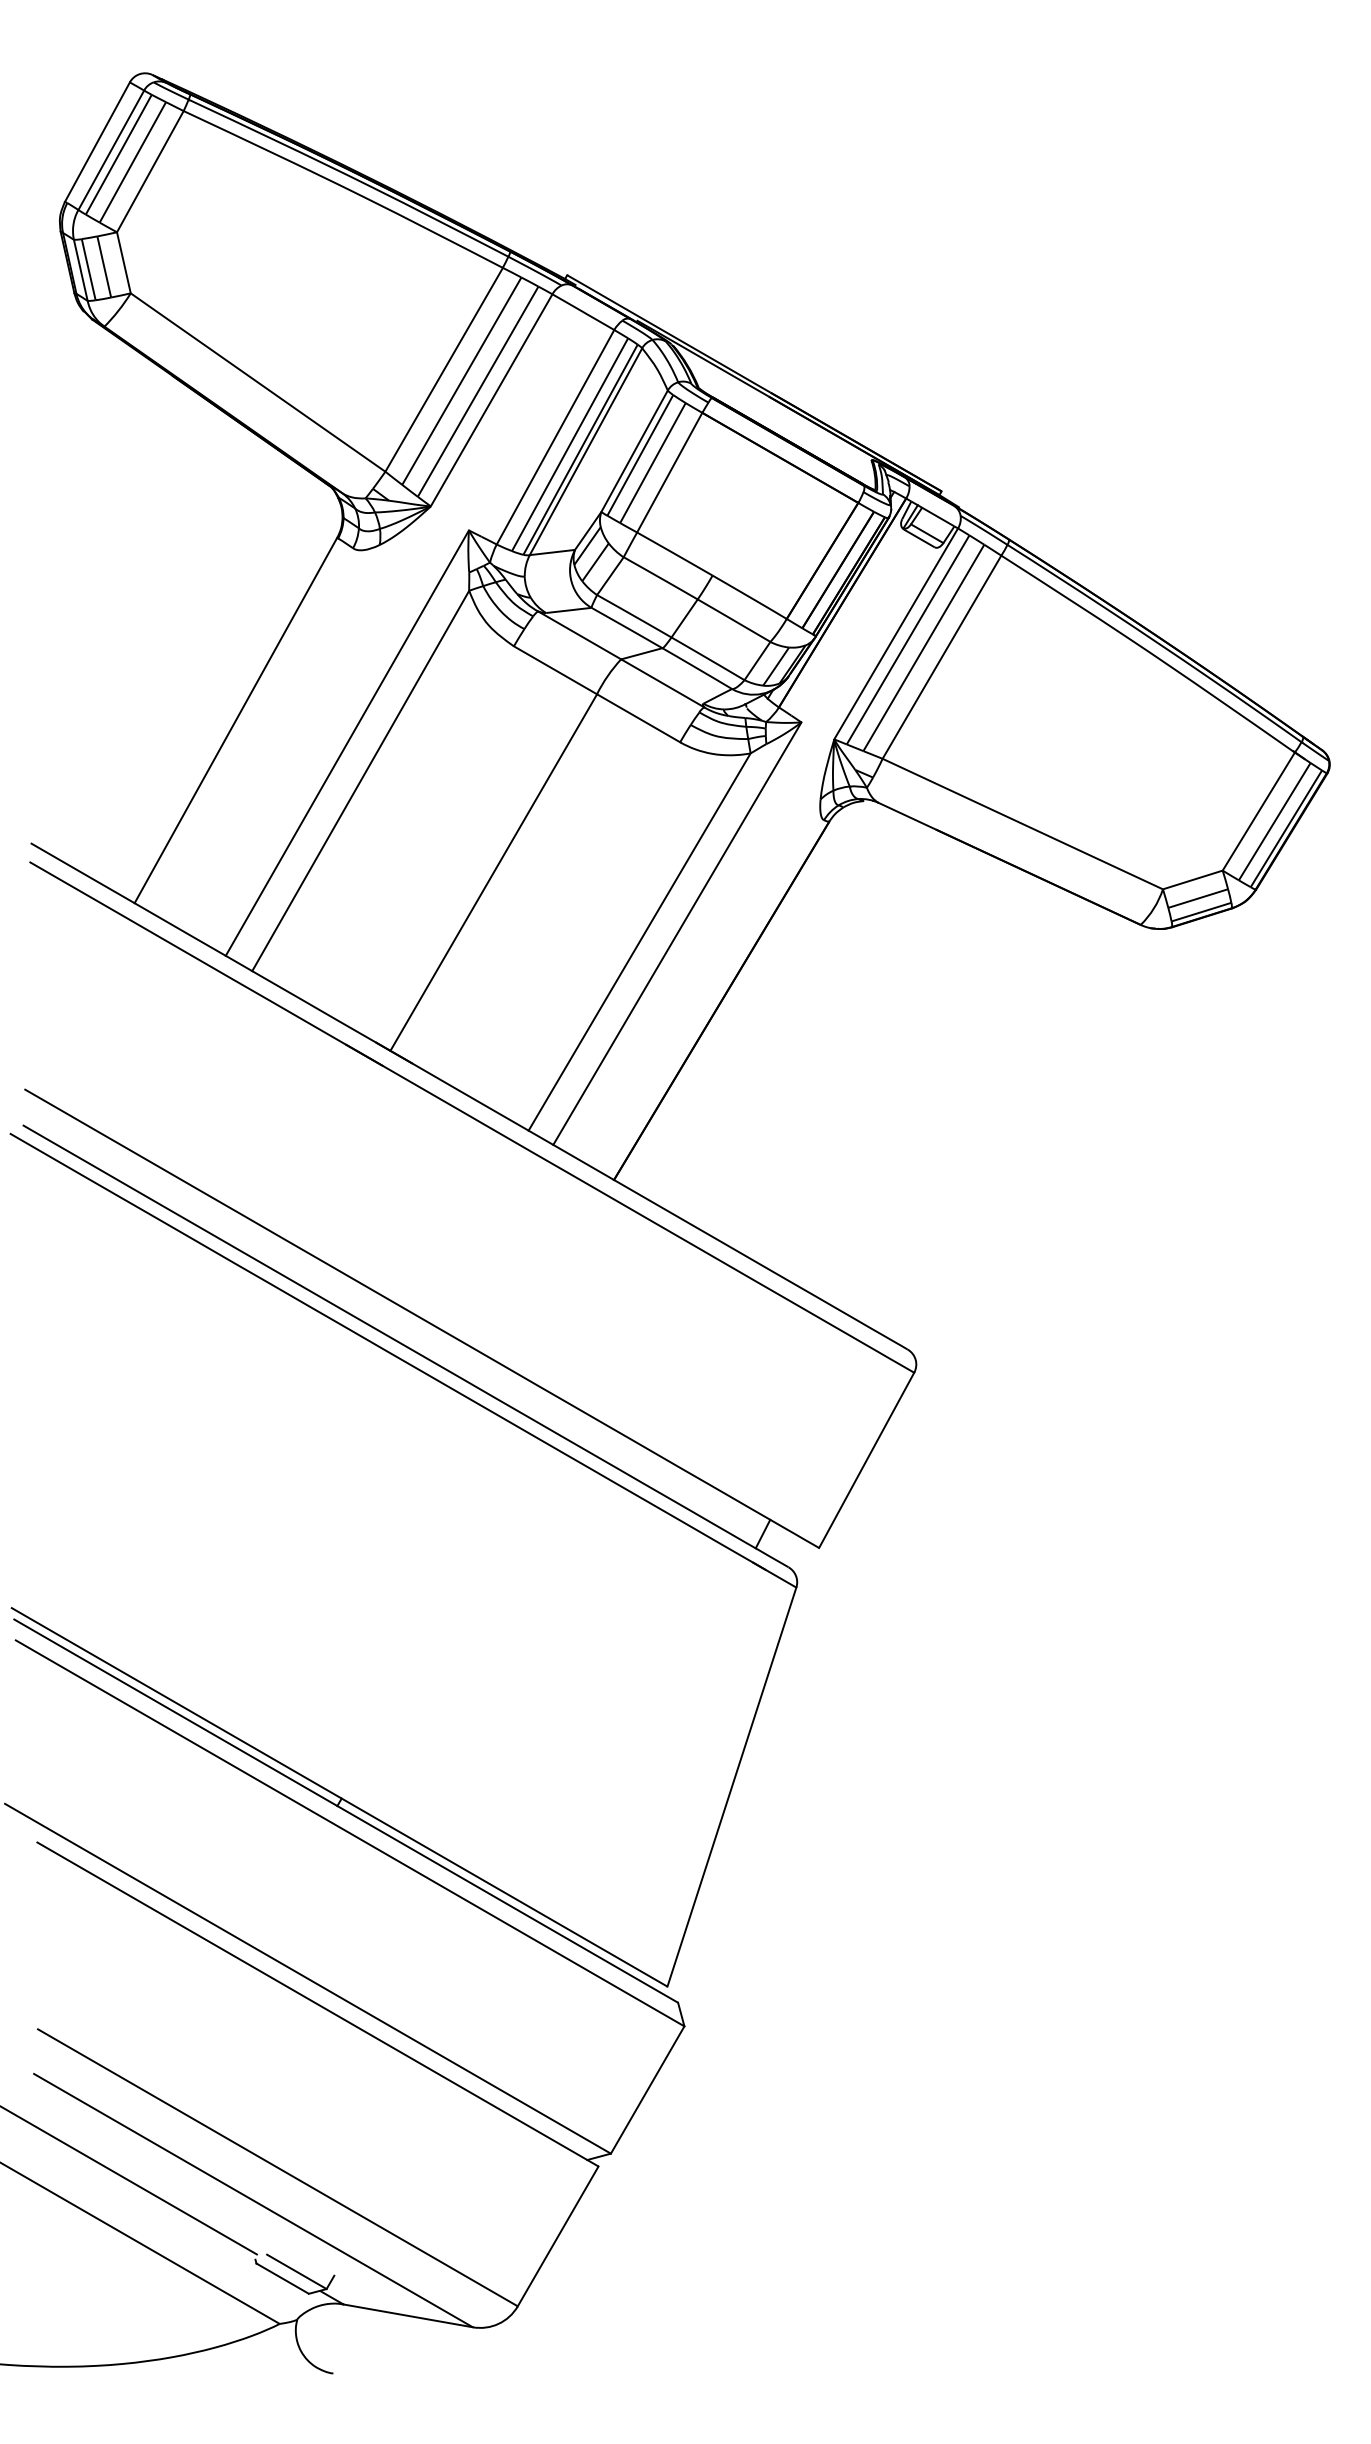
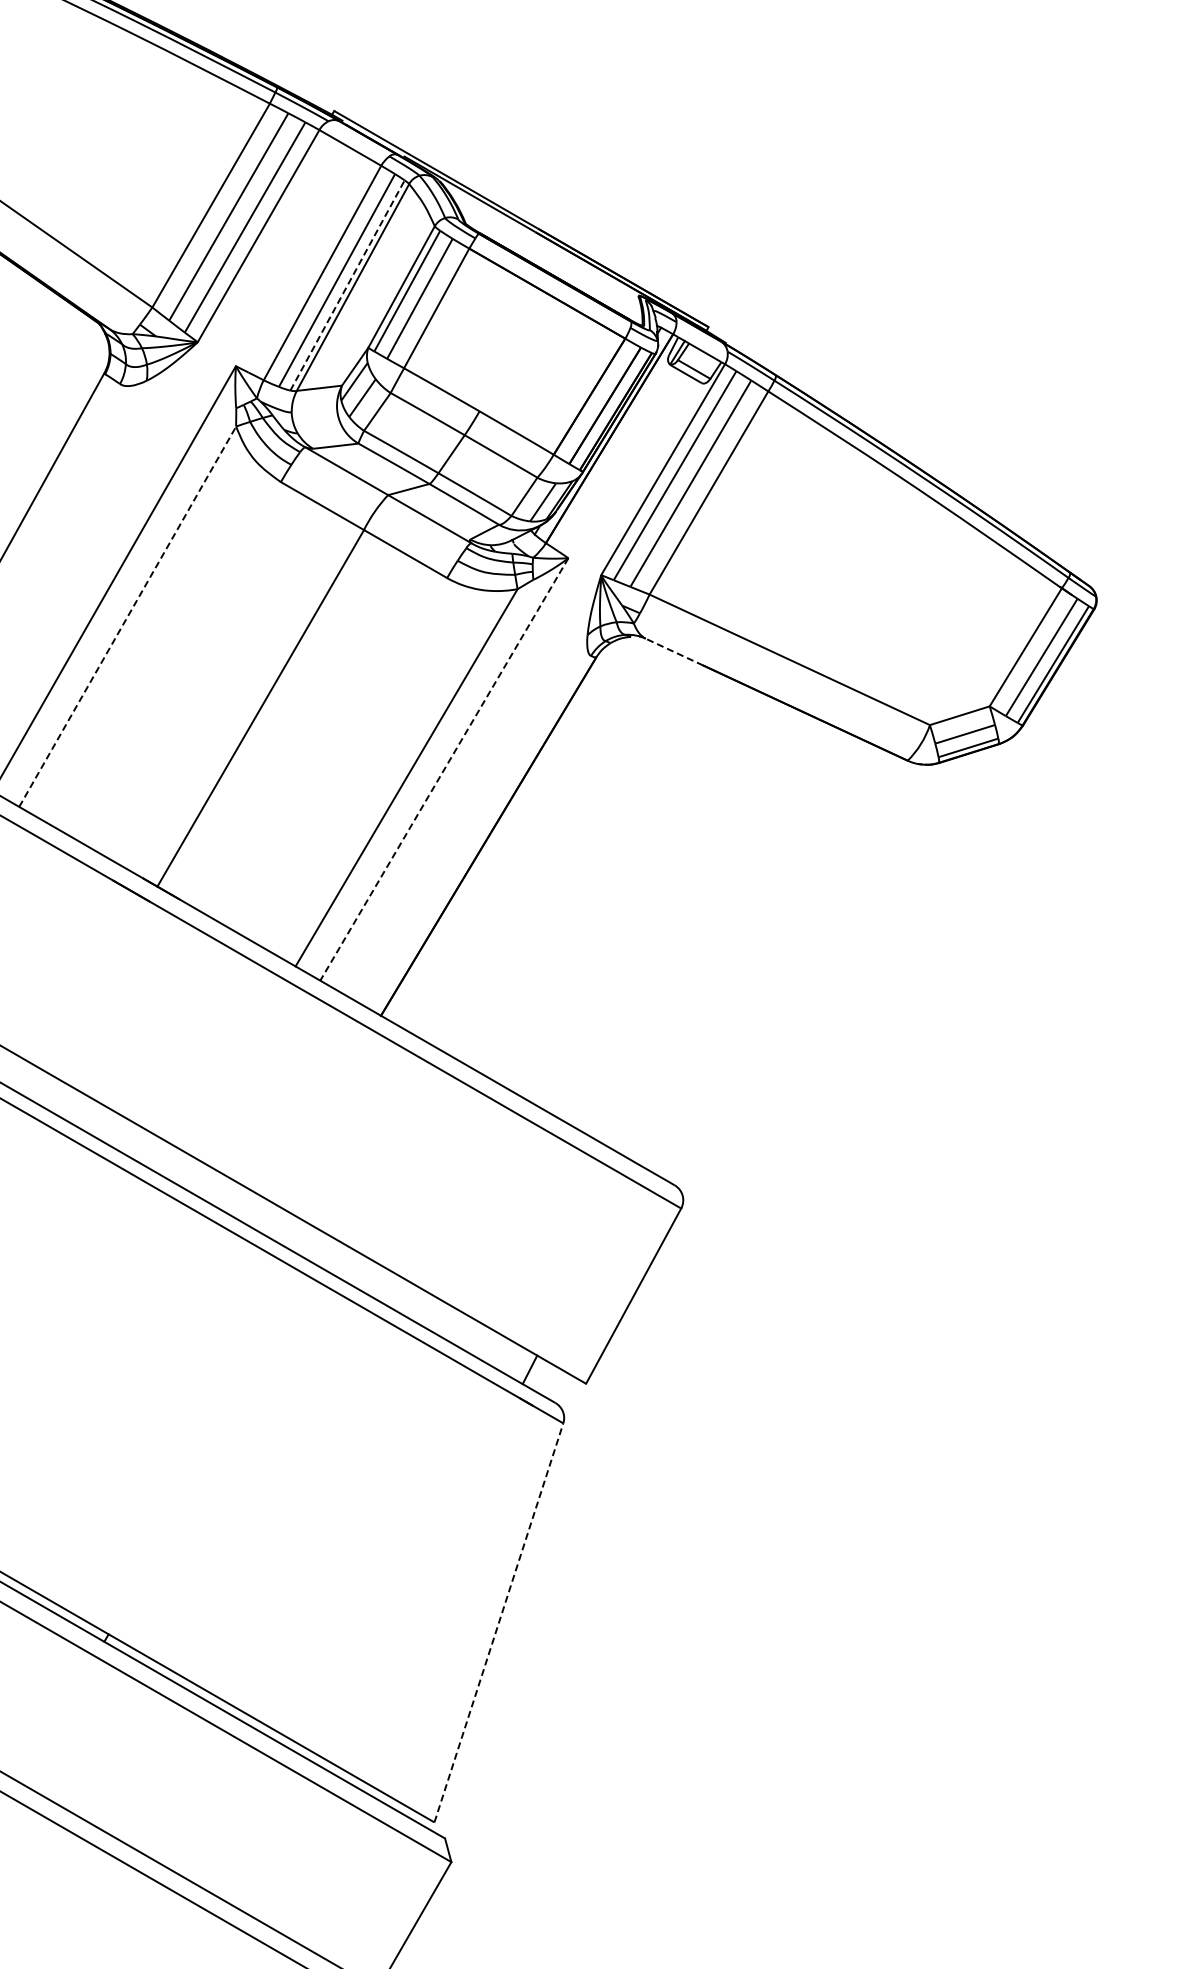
line: (581, 448) -> (348, 284), solid -> dashed
line: (360, 780) -> (127, 616), solid -> dashed
line: (907, 816) -> (674, 652), solid -> dashed
line: (677, 933) -> (444, 769), solid -> dashed
line: (731, 1787) -> (498, 1623), solid -> dashed

